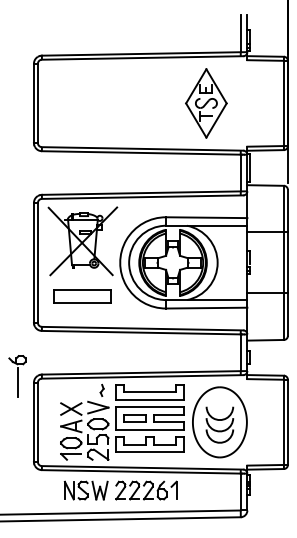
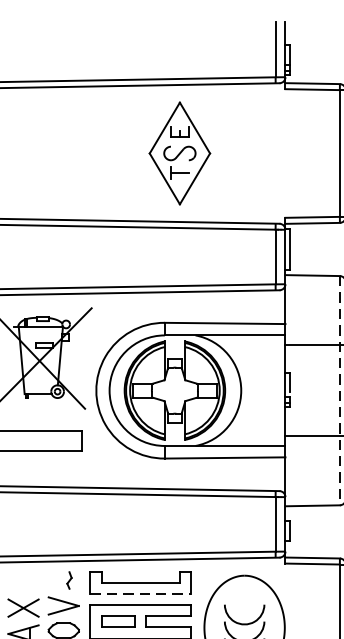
part: (206, 103) -> (180, 153), moved
line: (283, 263) -> (339, 391), solid -> dashed
line: (150, 399) -> (141, 593), solid -> dashed

